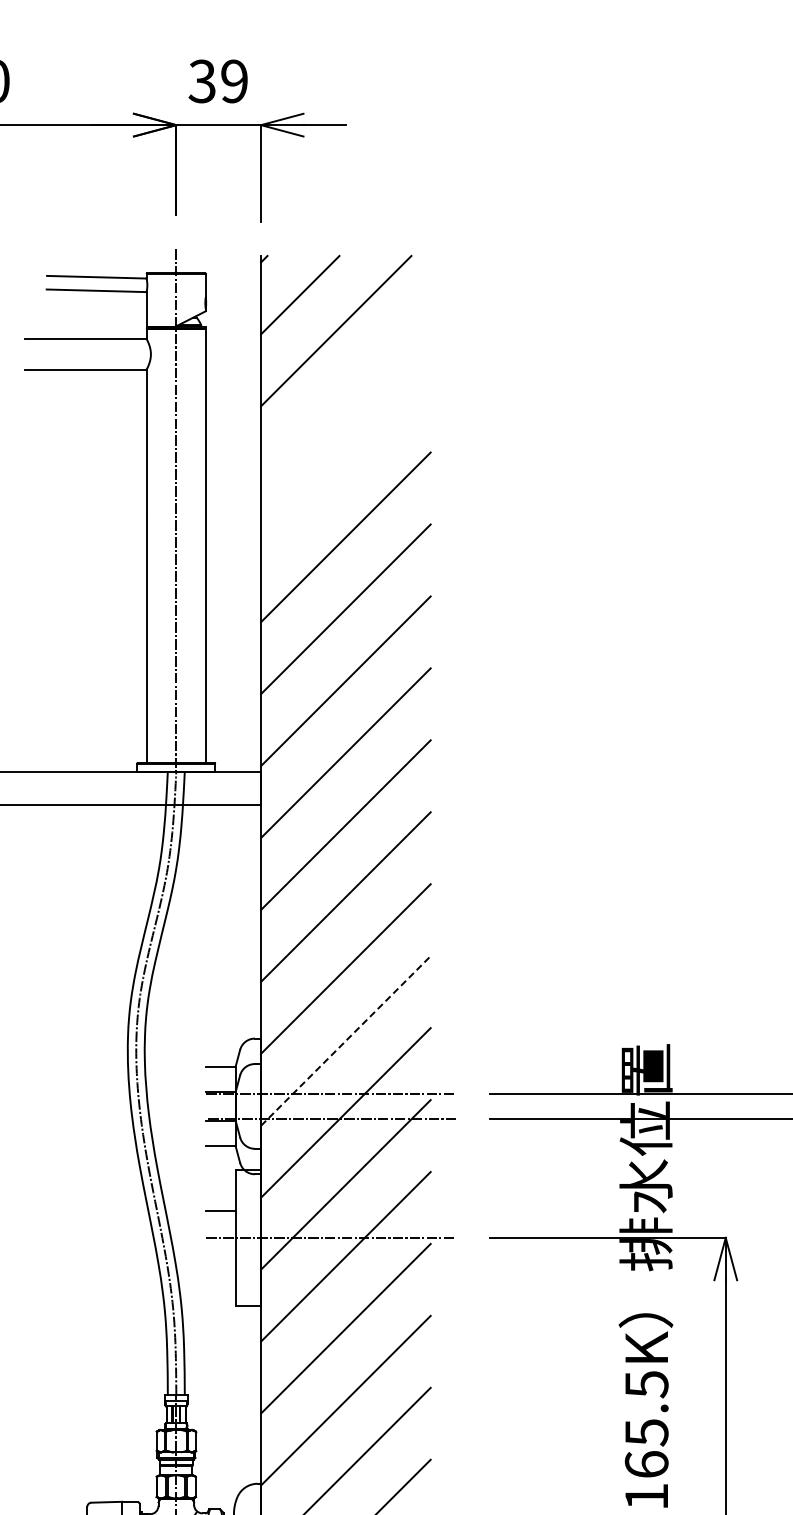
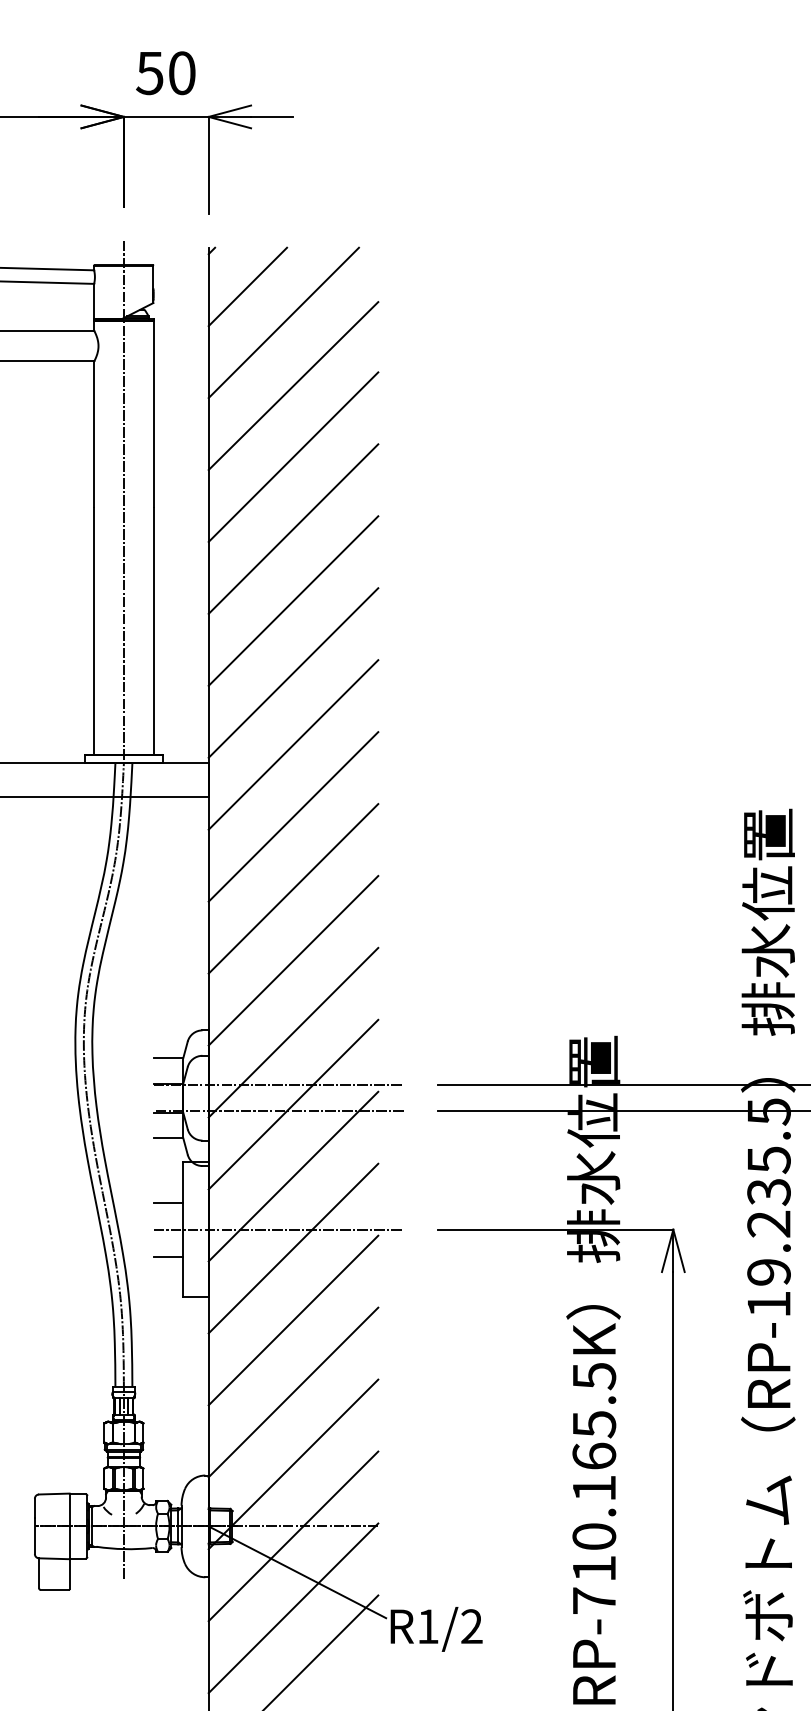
text: (217, 81) -> (165, 73), 39 -> 50
line: (345, 394) -> (293, 386), added
line: (345, 464) -> (293, 456), added
line: (345, 1040) -> (293, 1032), dashed -> solid
line: (220, 1264) -> (168, 1256), added

